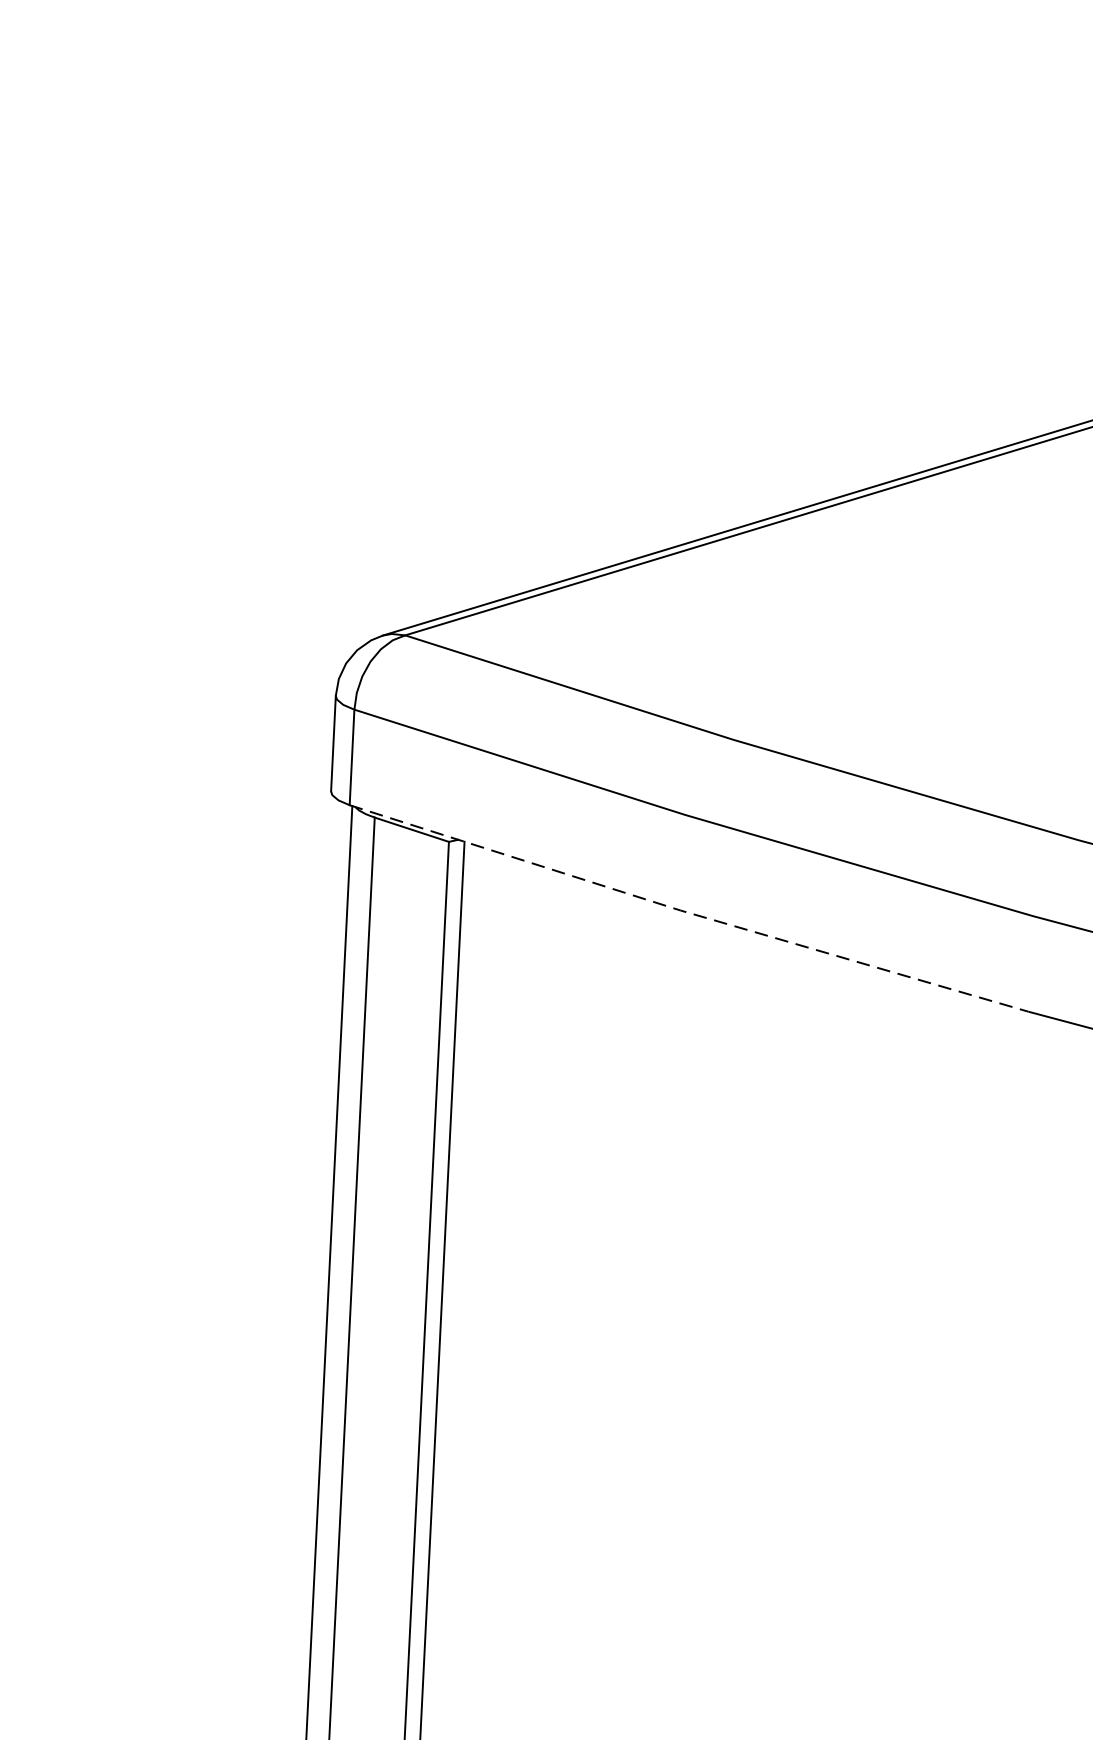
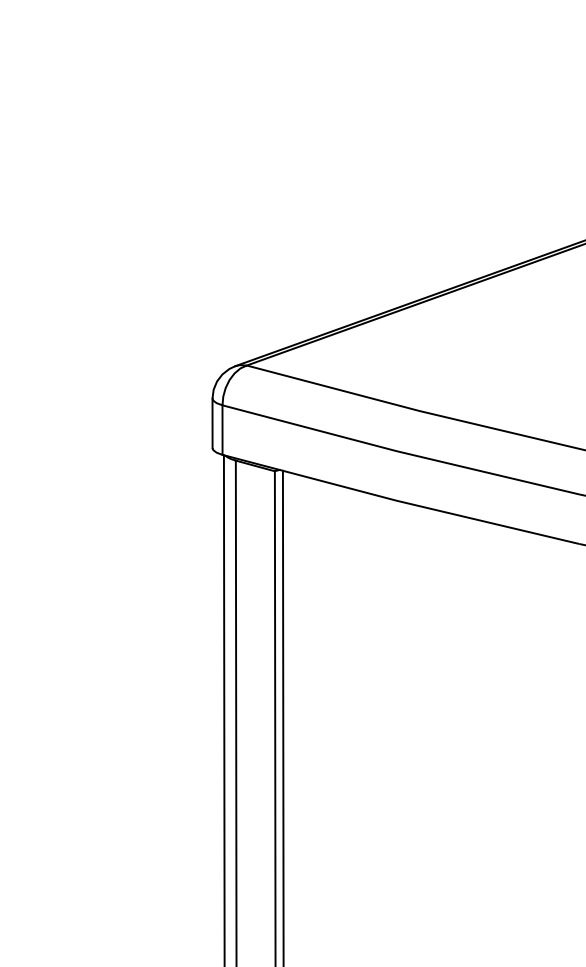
line: (686, 912) -> (399, 501), dashed -> solid

